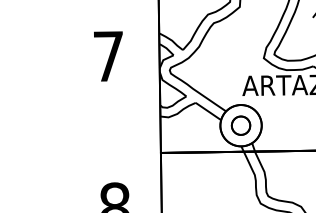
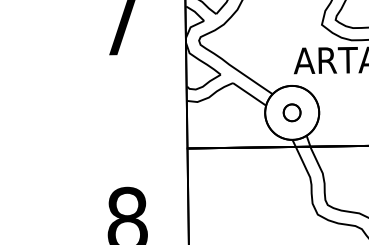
part: (240, 125) -> (291, 112), size x0.7

